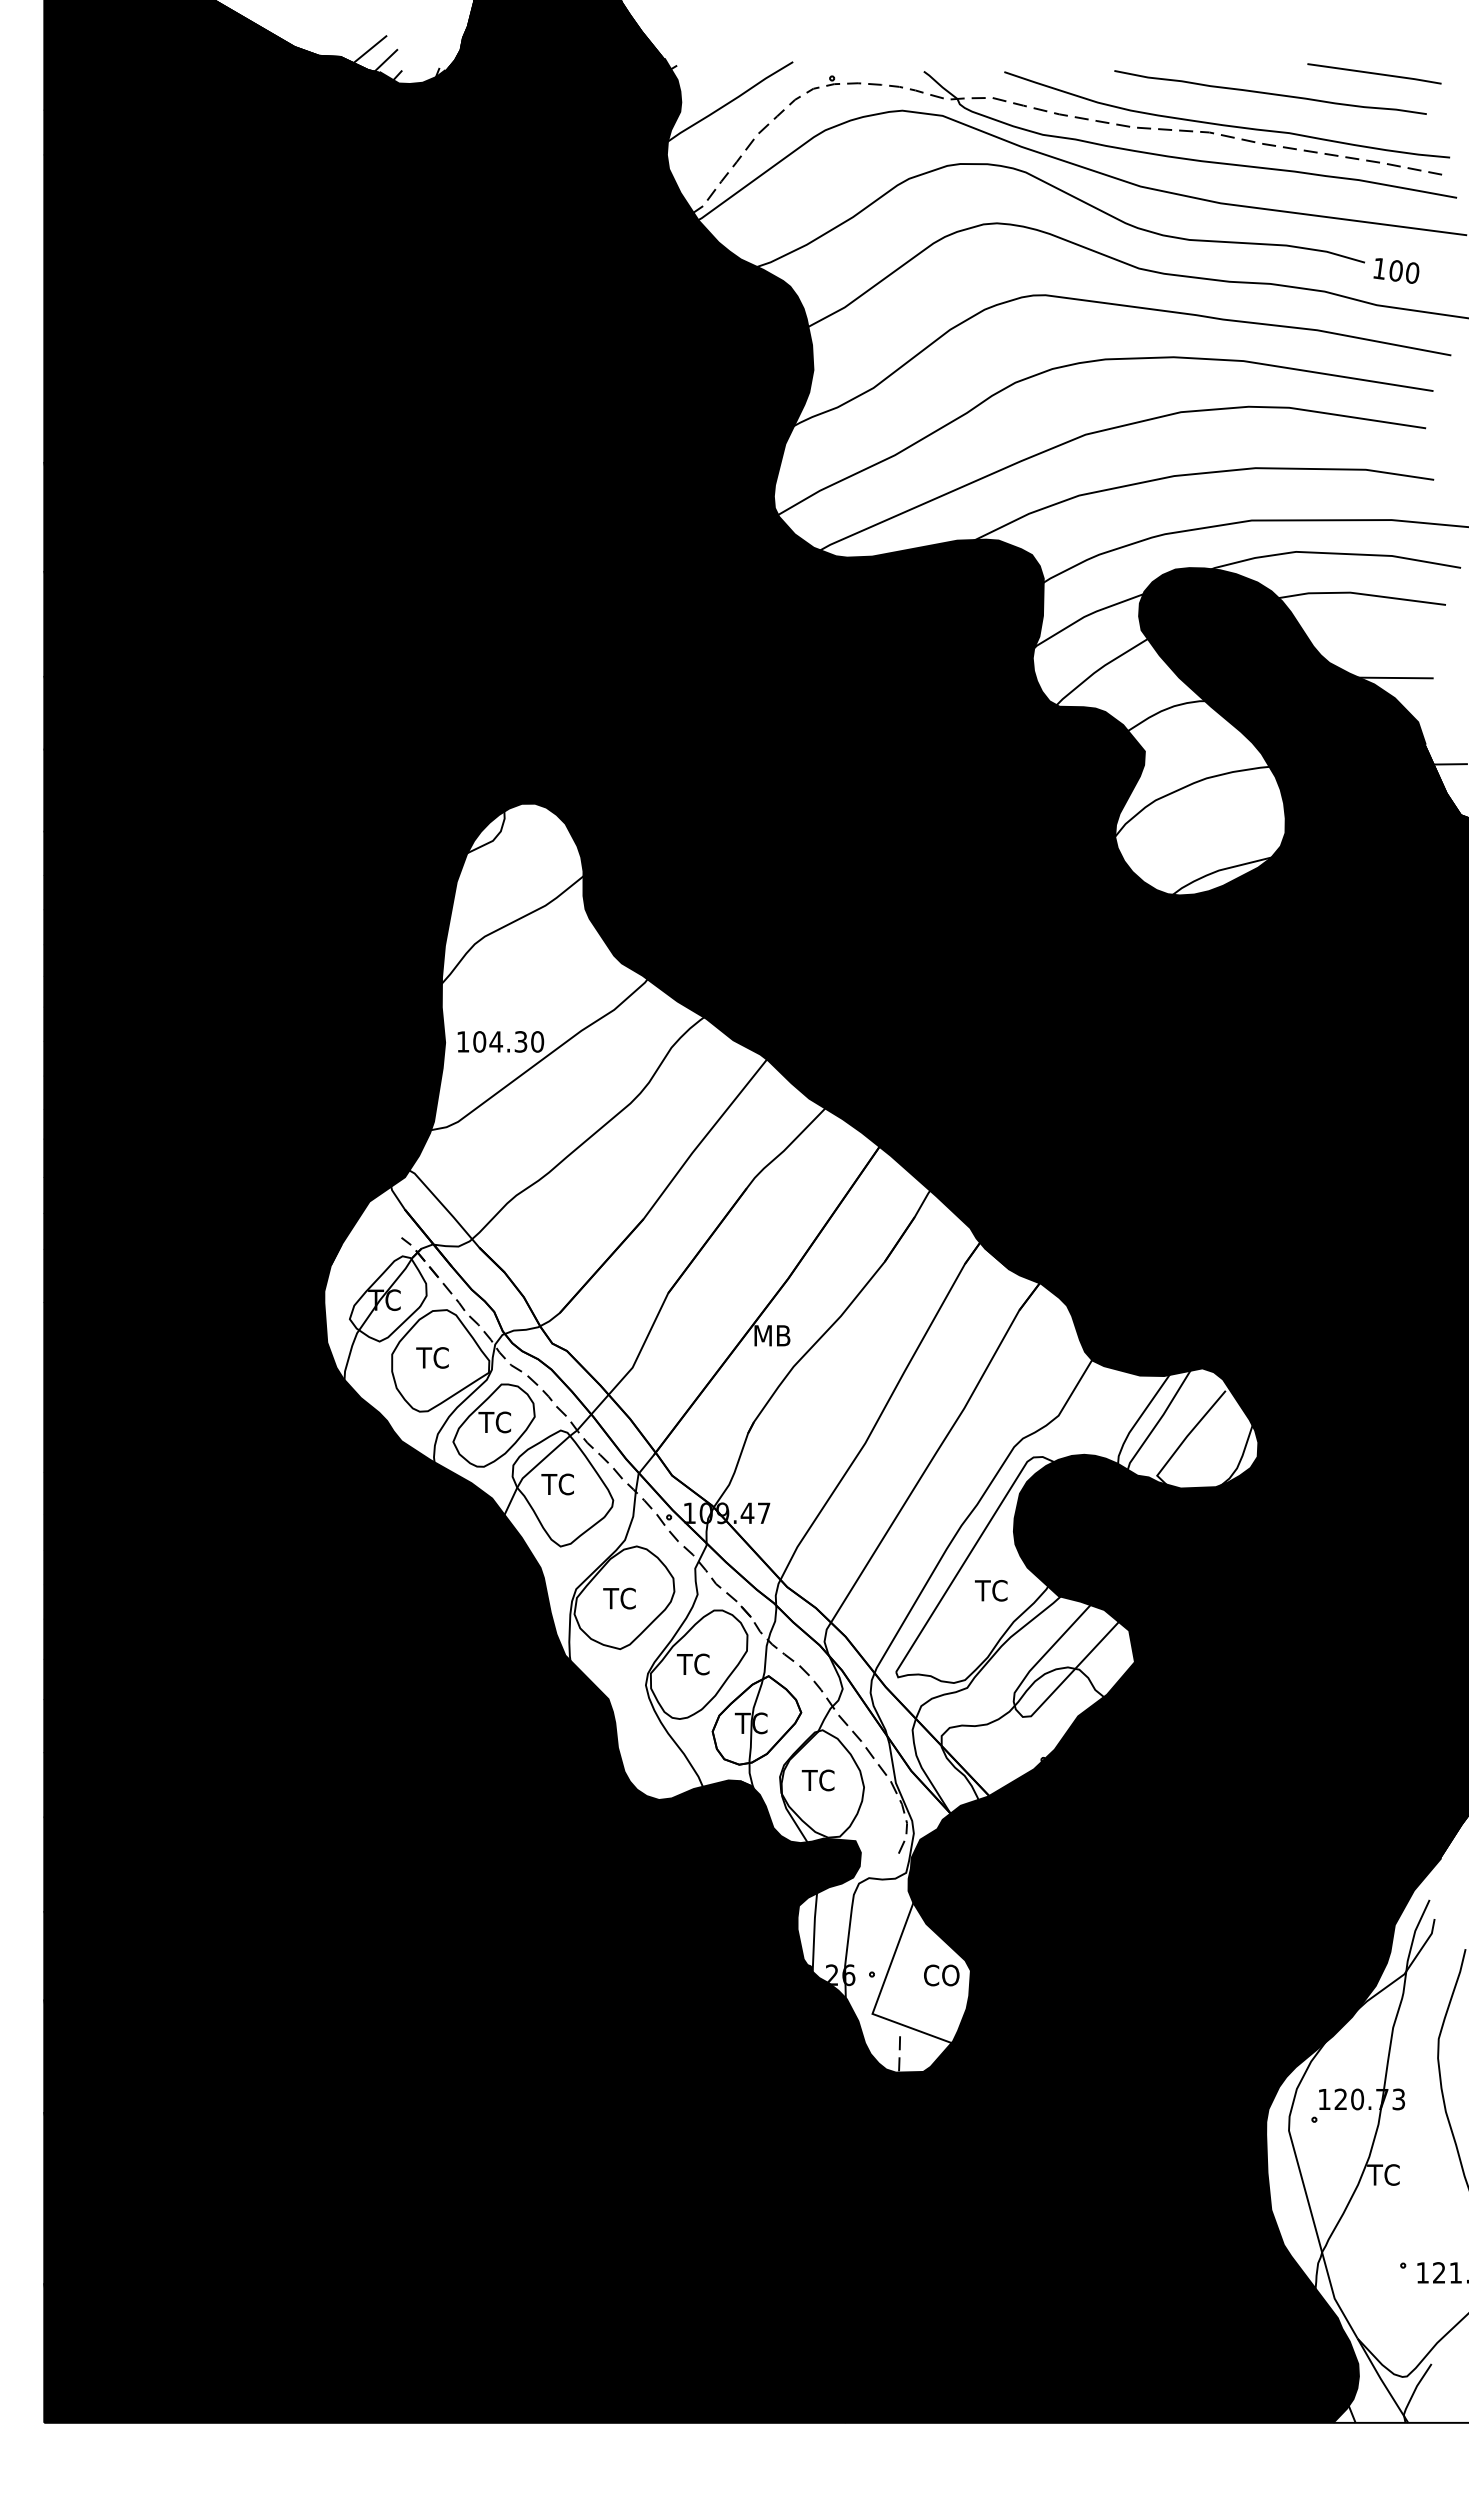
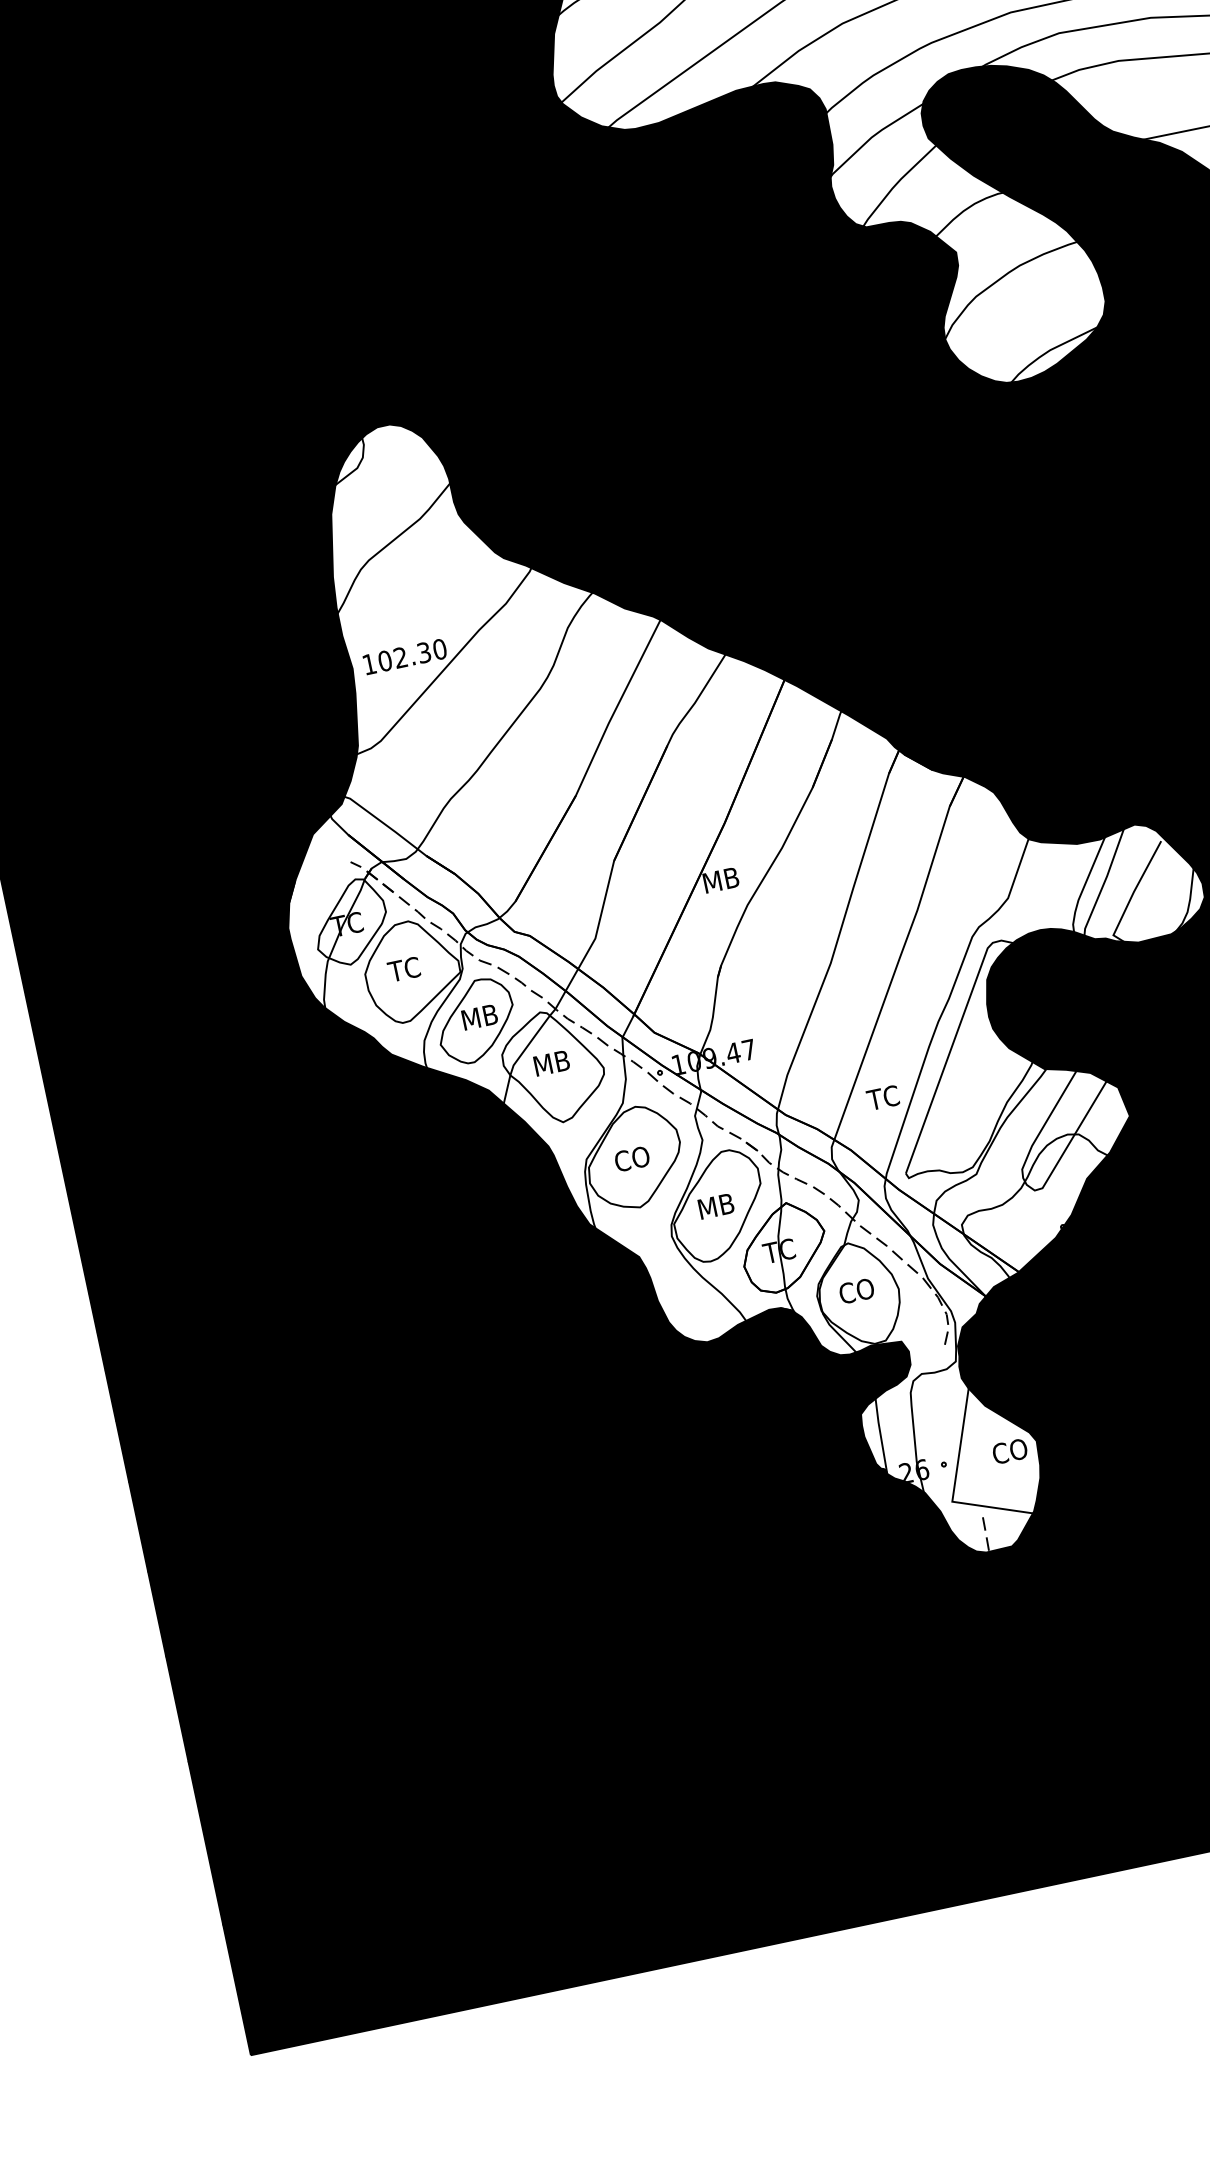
text: (496, 1041) -> (400, 657), 104.30 -> 102.30
text: (497, 1422) -> (478, 1017), TC -> MB
text: (560, 1484) -> (550, 1063), TC -> MB
text: (991, 1590) -> (883, 1097), moved
text: (621, 1598) -> (631, 1159), TC -> CO
text: (695, 1664) -> (714, 1206), TC -> MB
text: (819, 1780) -> (855, 1291), TC -> CO

